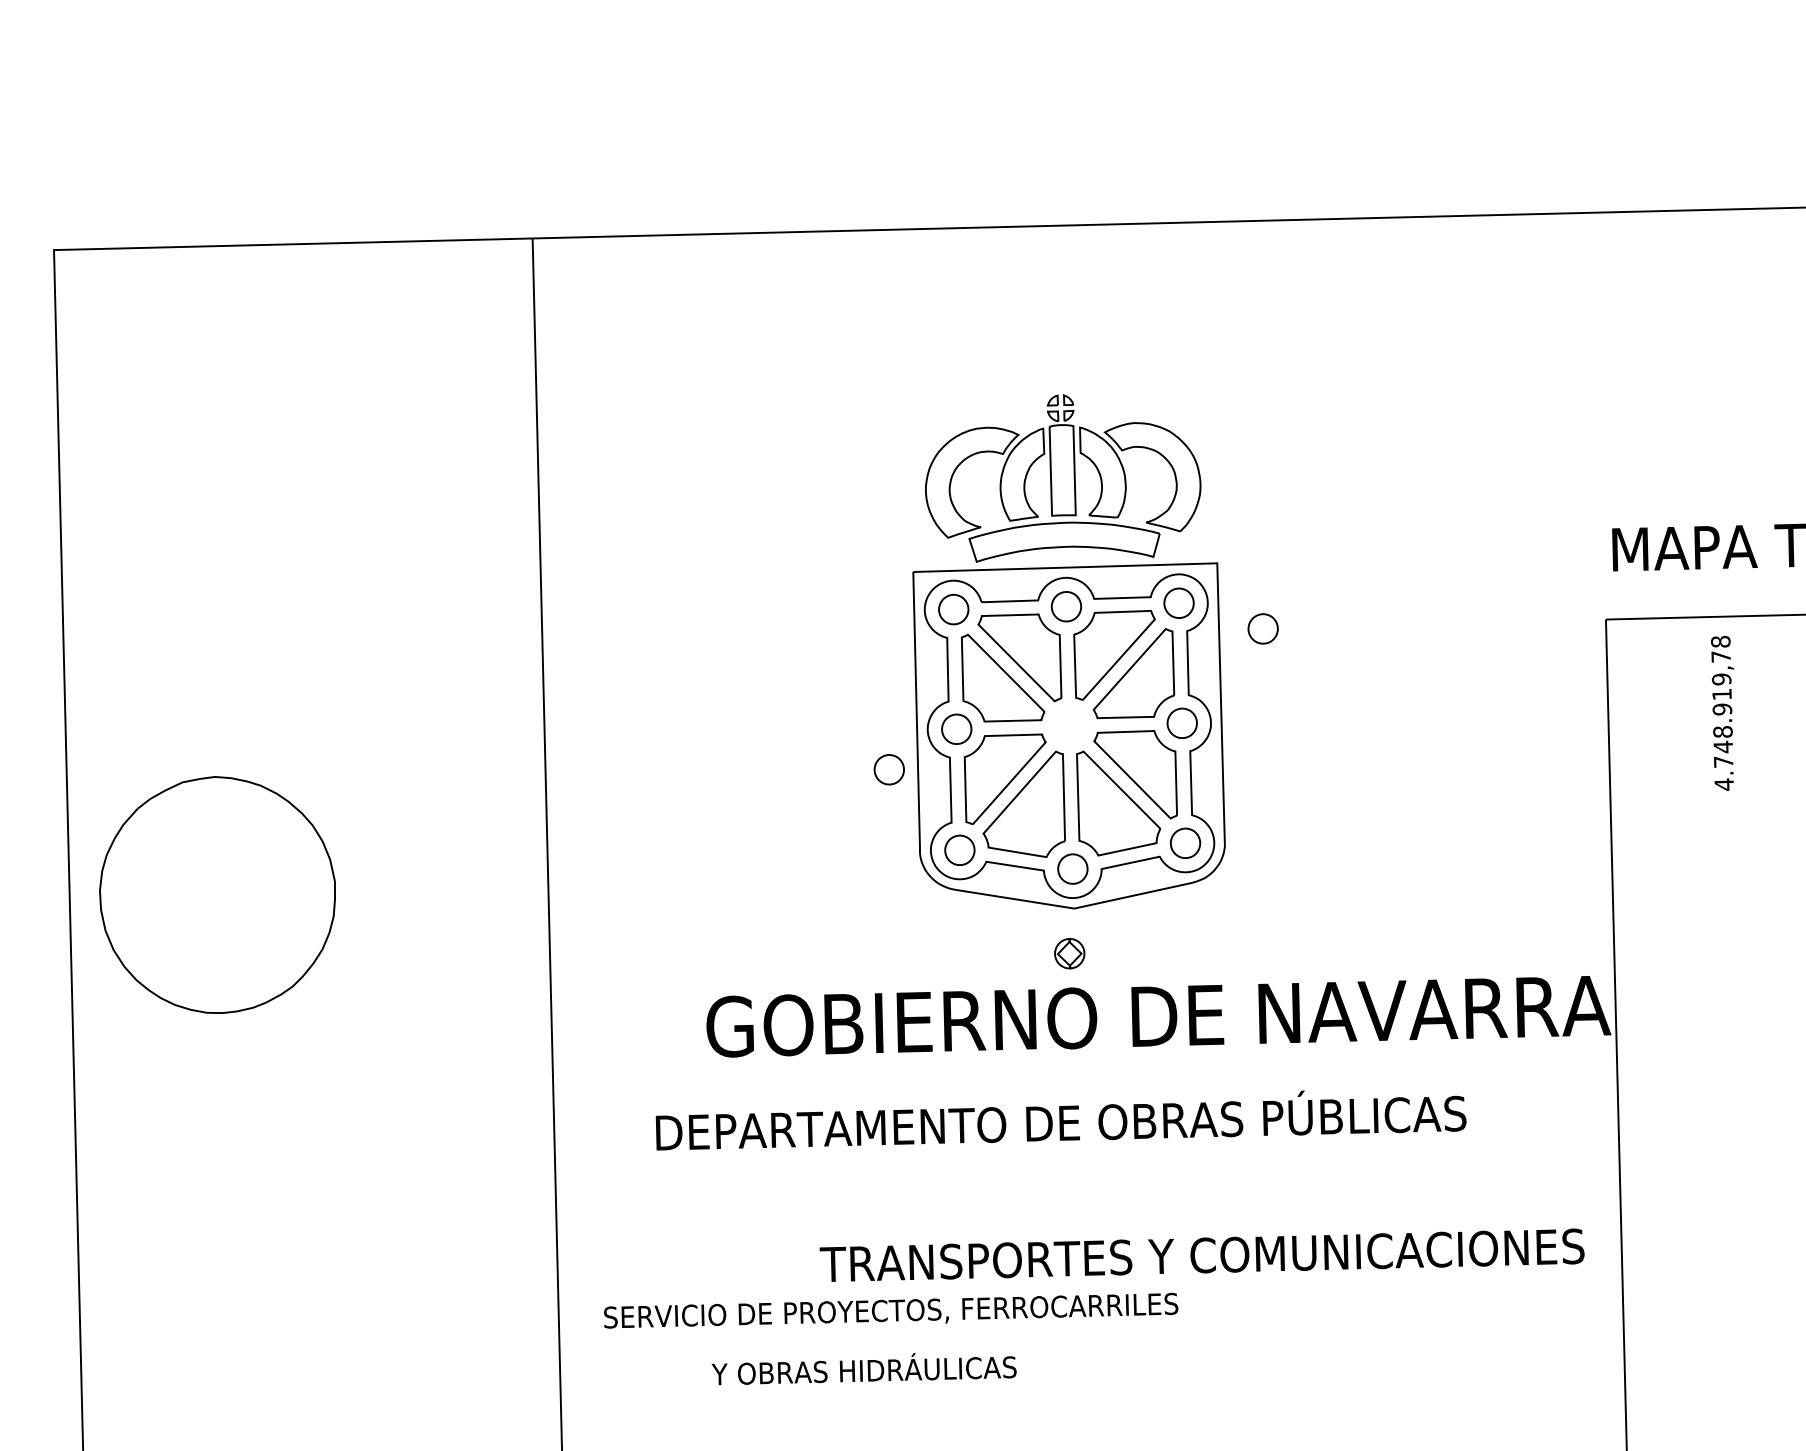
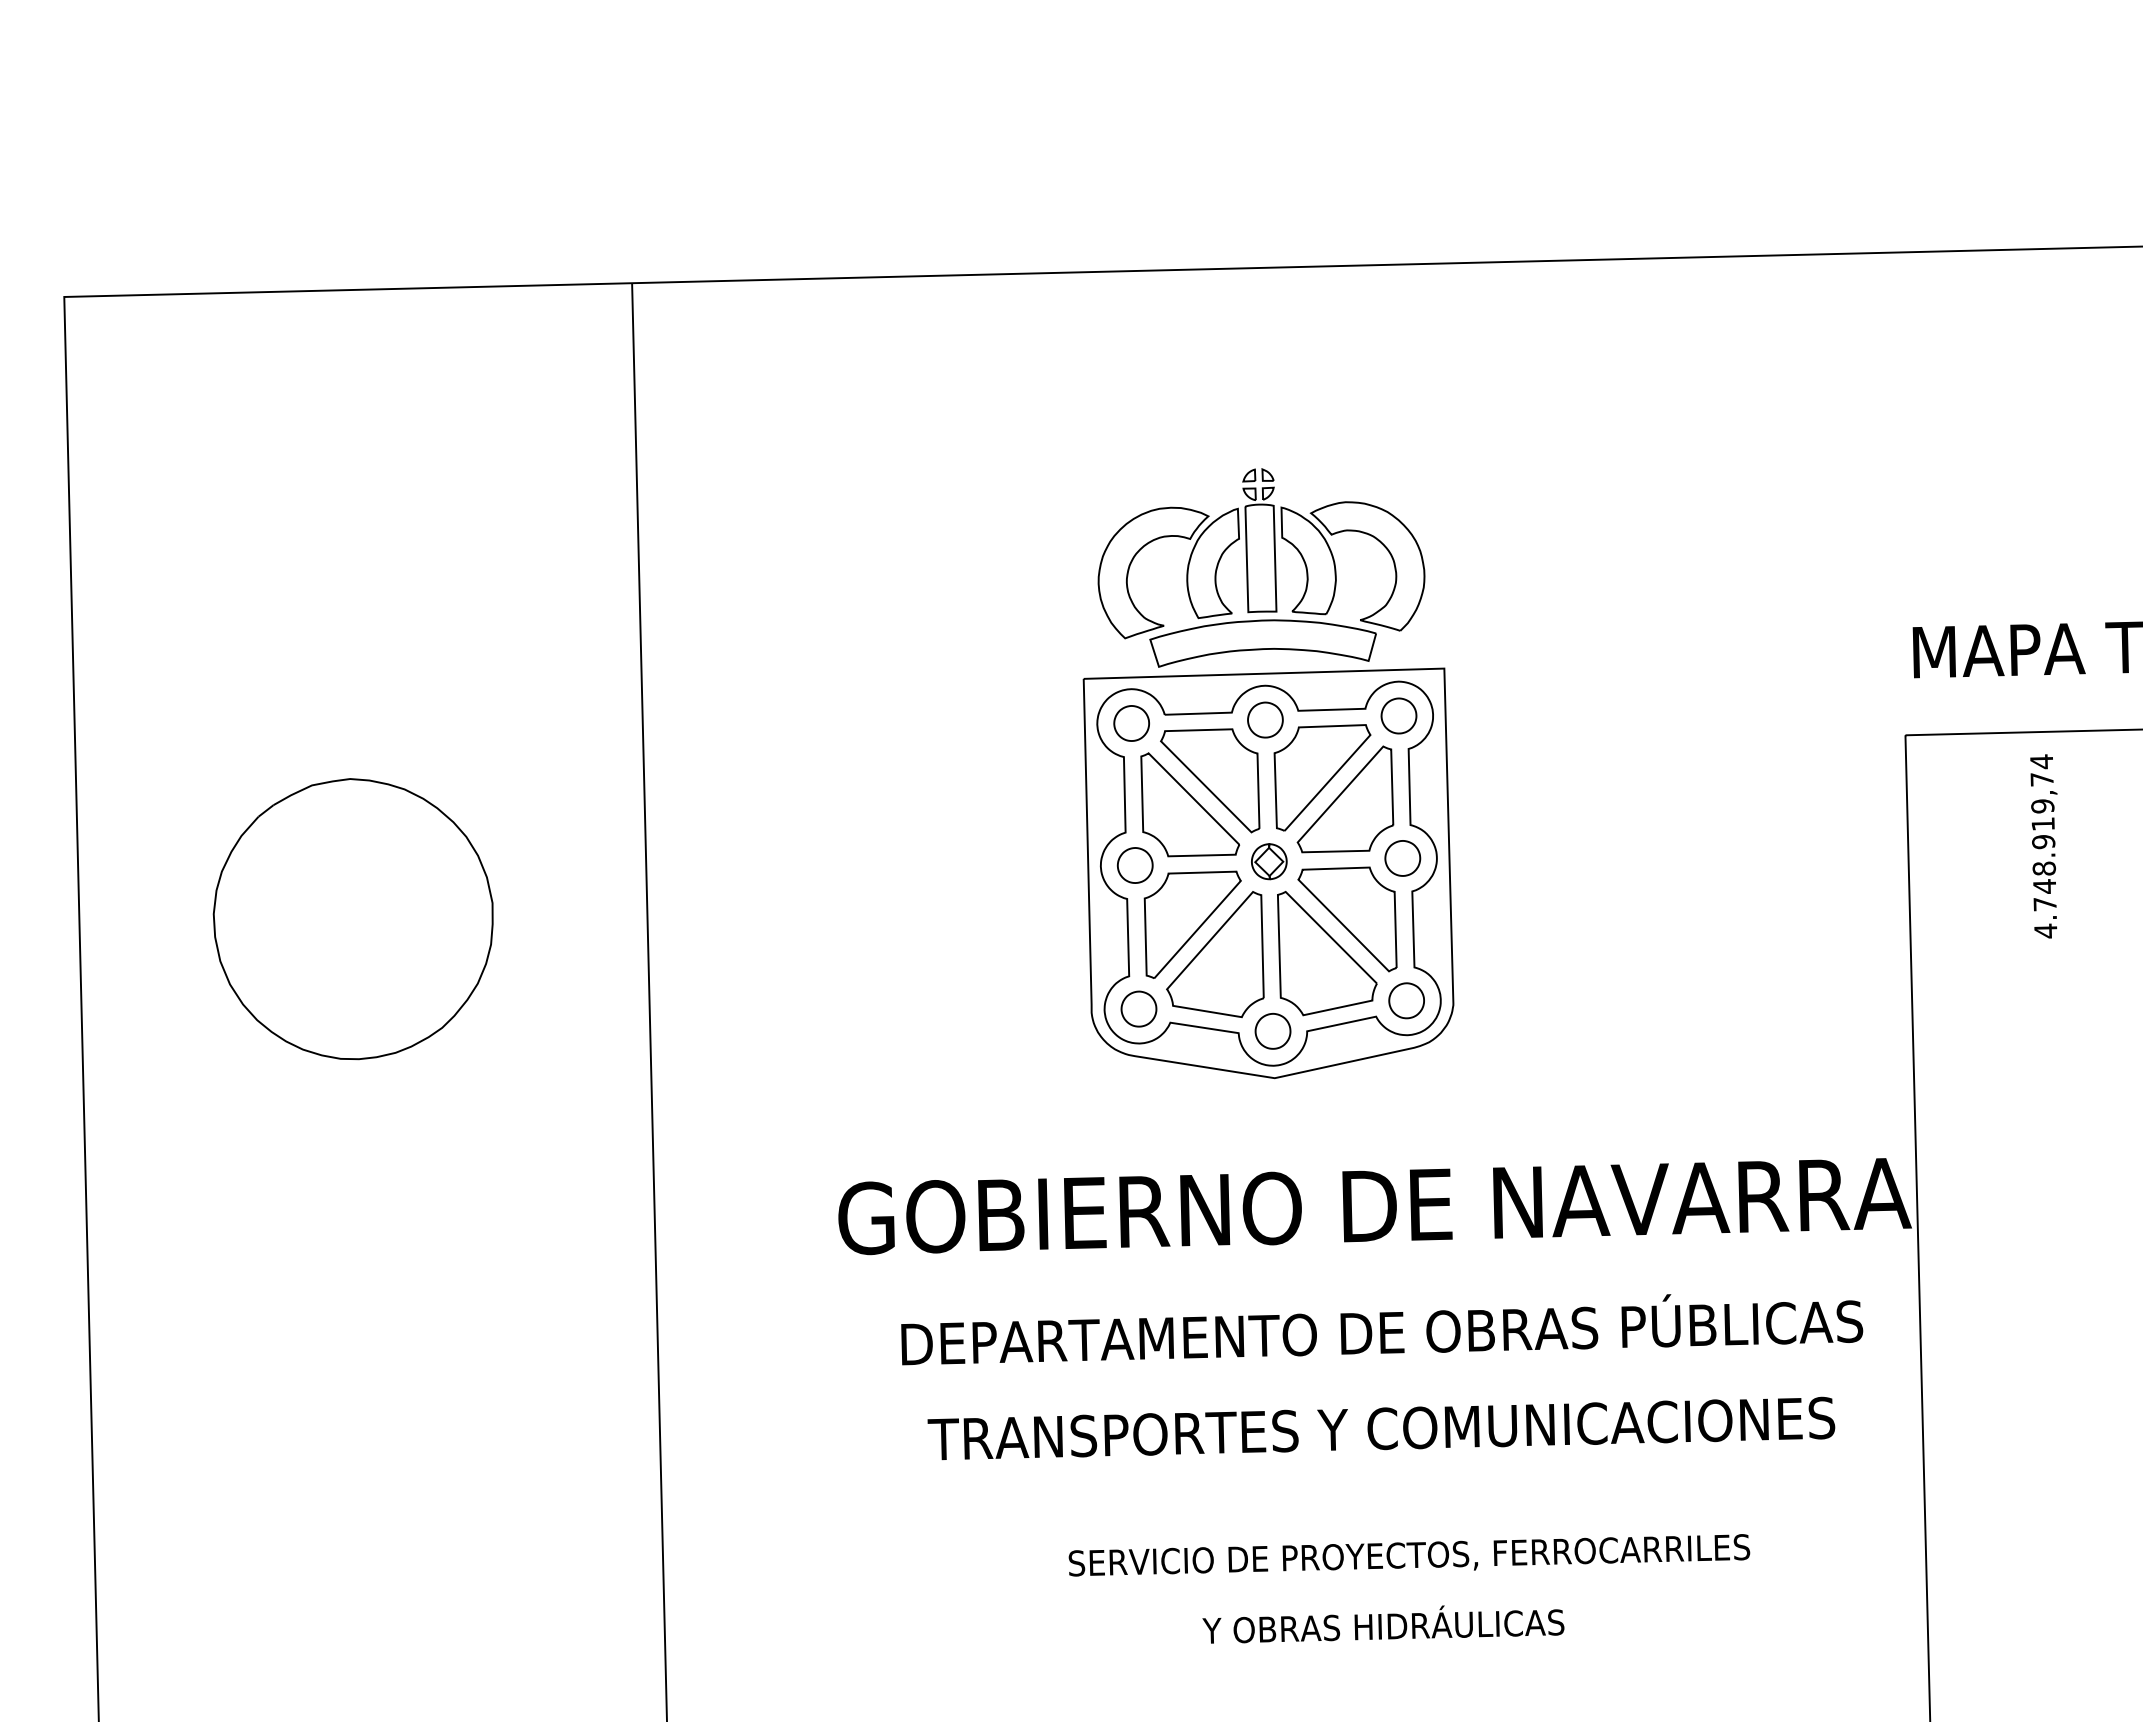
part: (1262, 628) -> (1498, 746), removed
text: (1720, 641) -> (2041, 761), 4.748.919,78 -> 4.748.919,74
part: (888, 769) -> (1054, 913), removed
part: (216, 895) -> (352, 919), moved
part: (1069, 953) -> (1269, 861), moved
text: (1061, 1120) -> (1382, 1329), moved
text: (1202, 1255) -> (1381, 1428), moved
text: (891, 1310) -> (1409, 1555), moved
text: (864, 1369) -> (1383, 1624), moved

